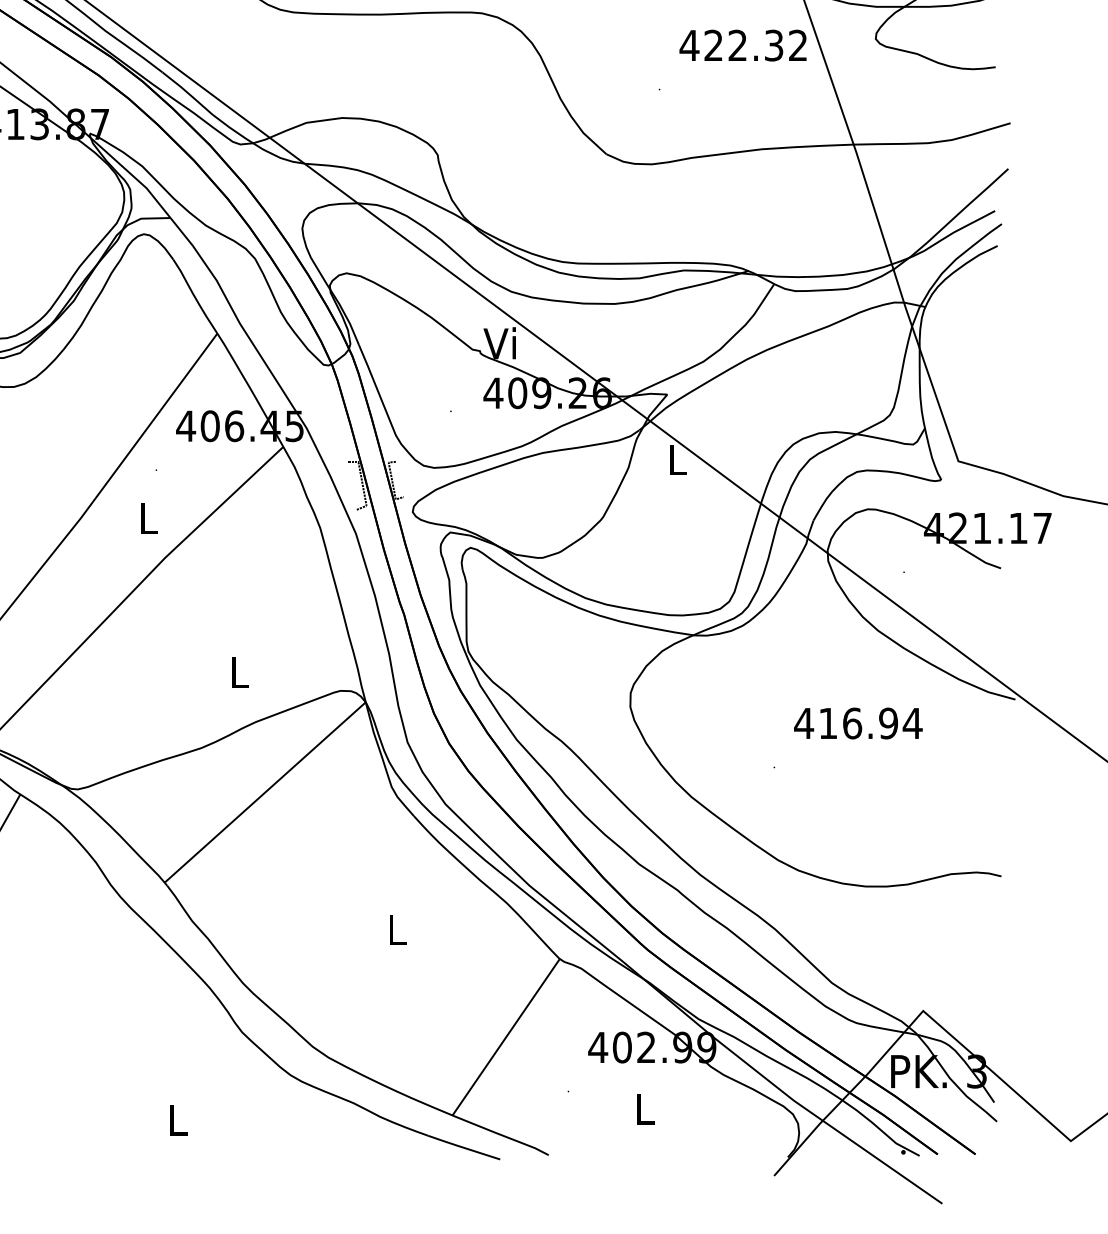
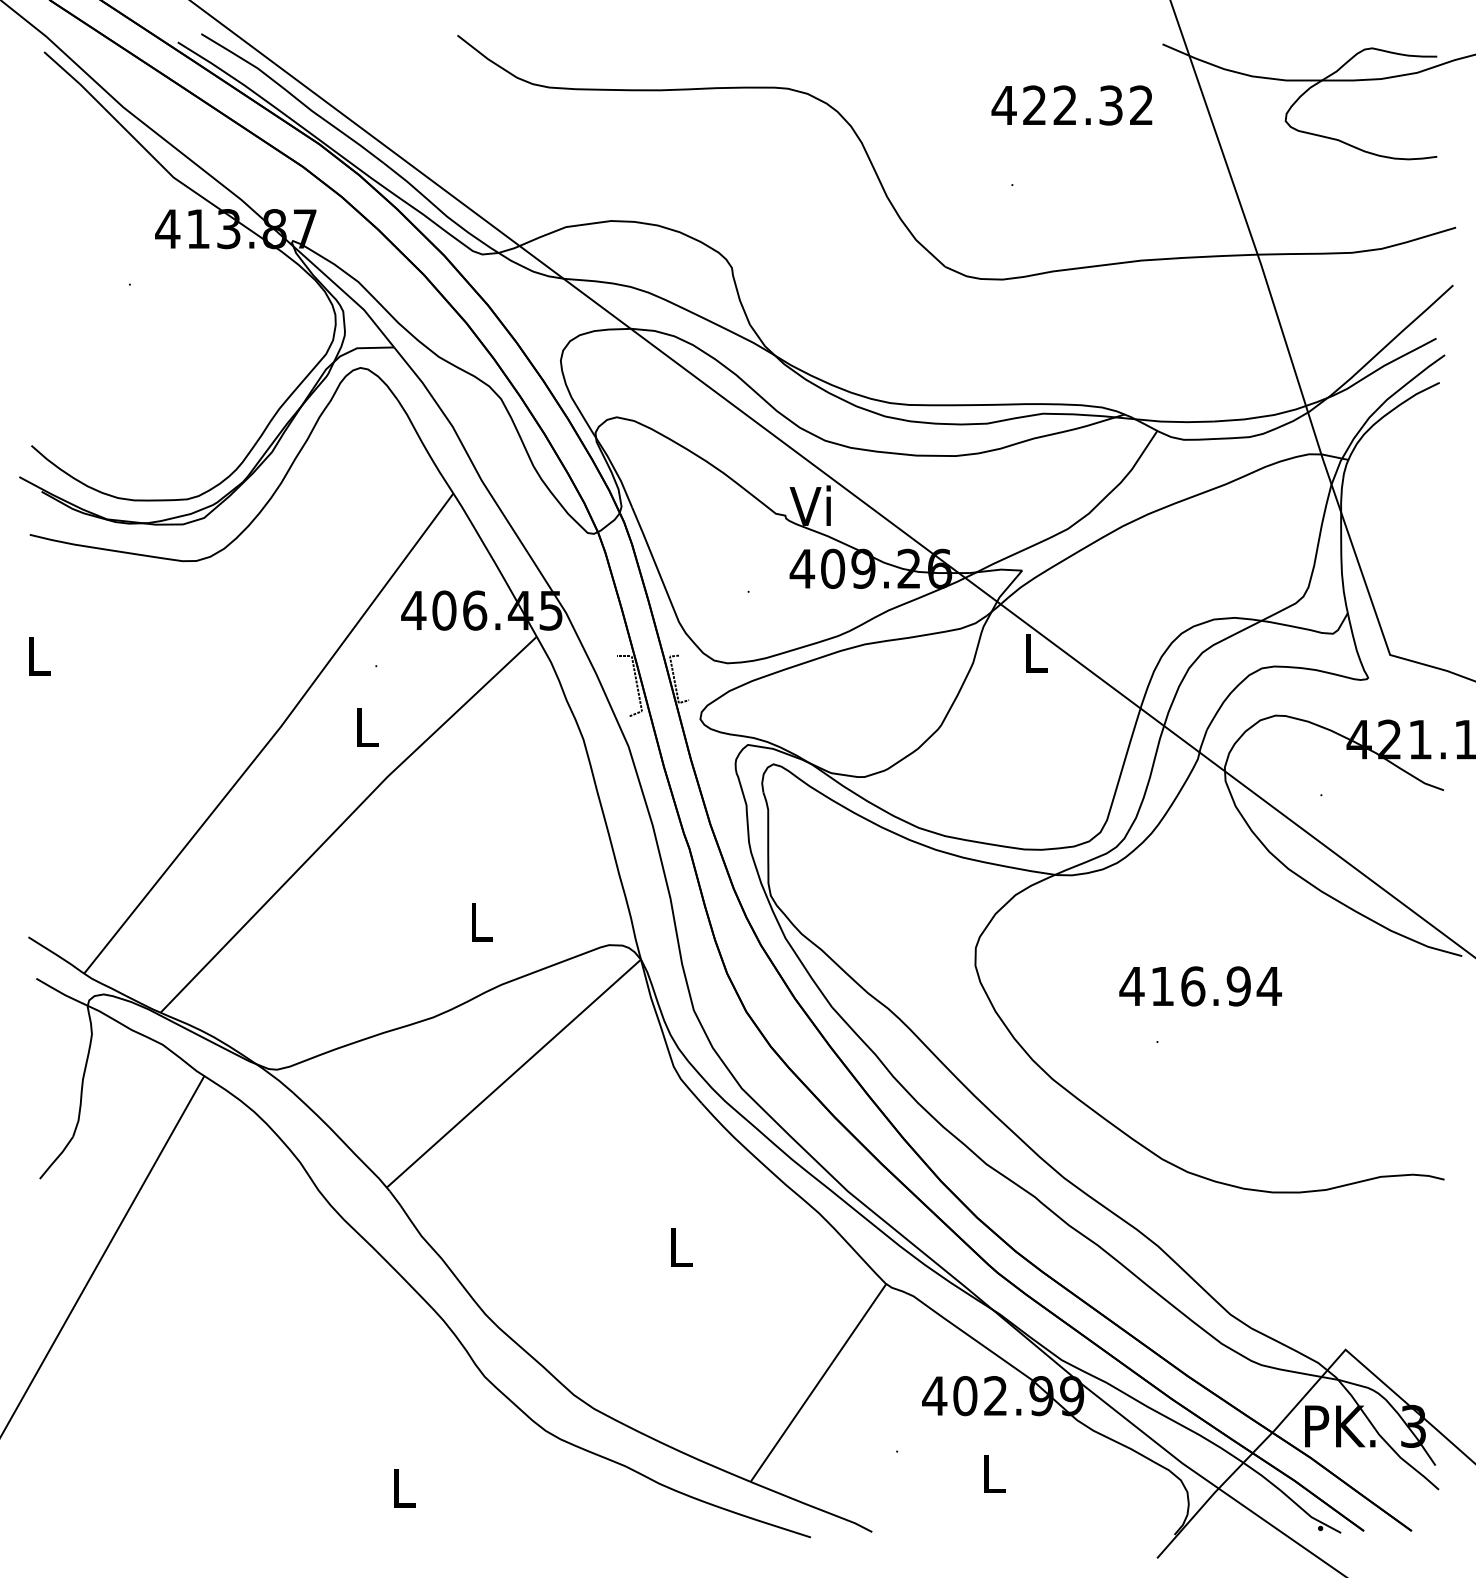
text: (742, 45) -> (1071, 105), moved
text: (858, 723) -> (1200, 986), moved

